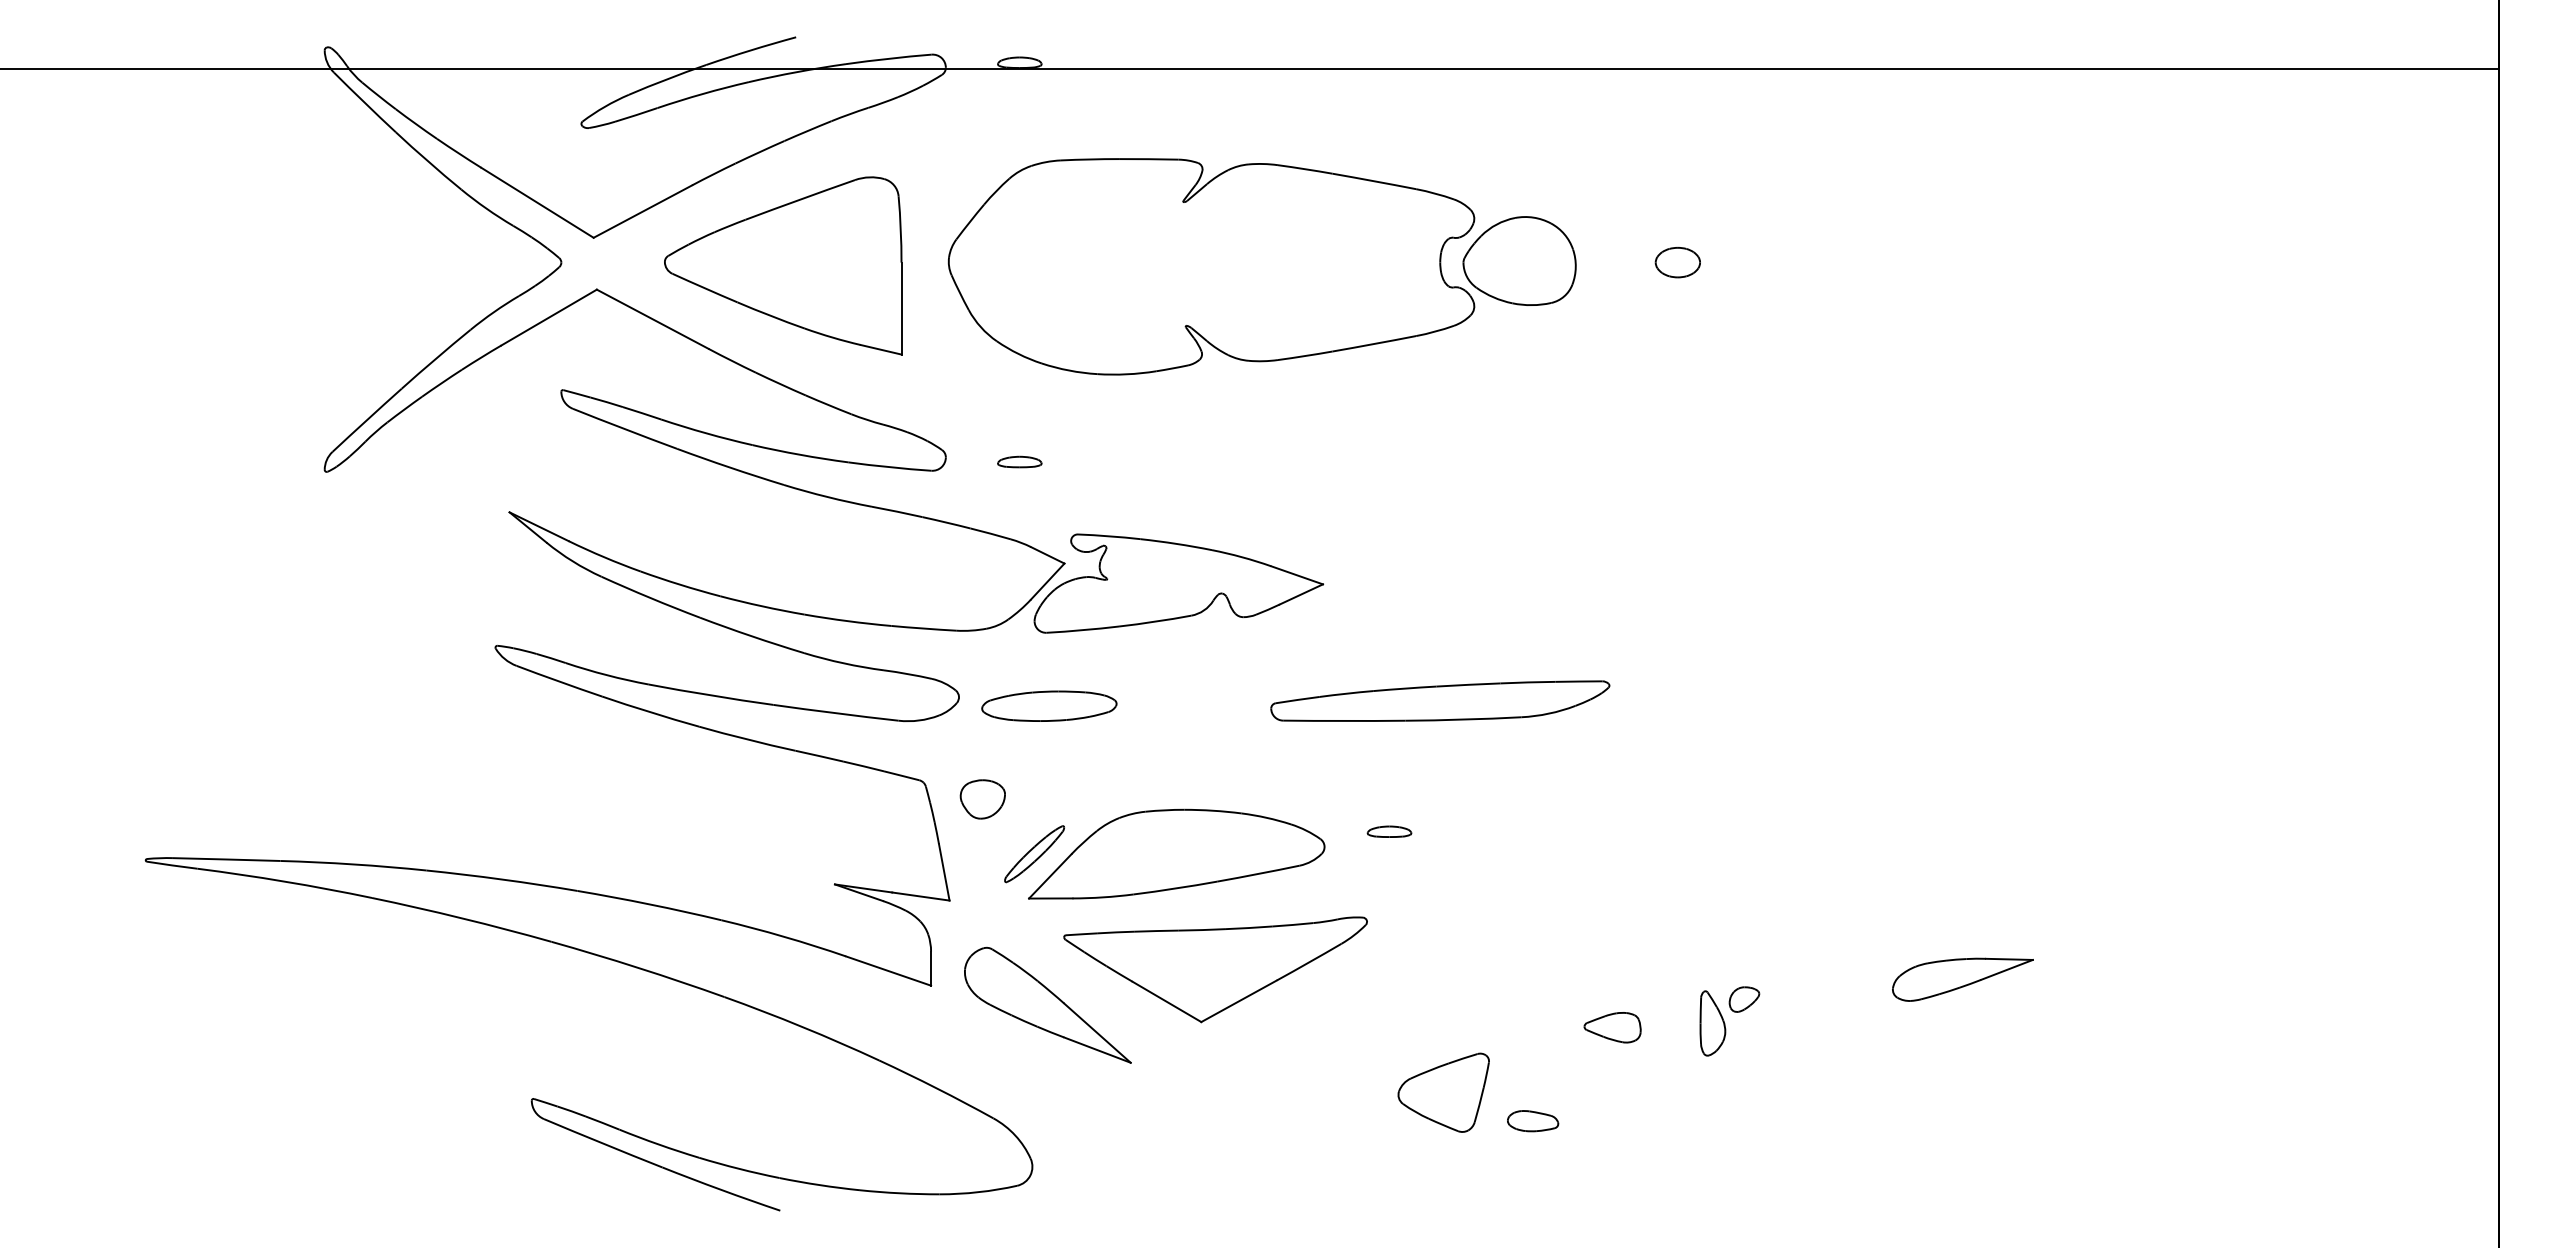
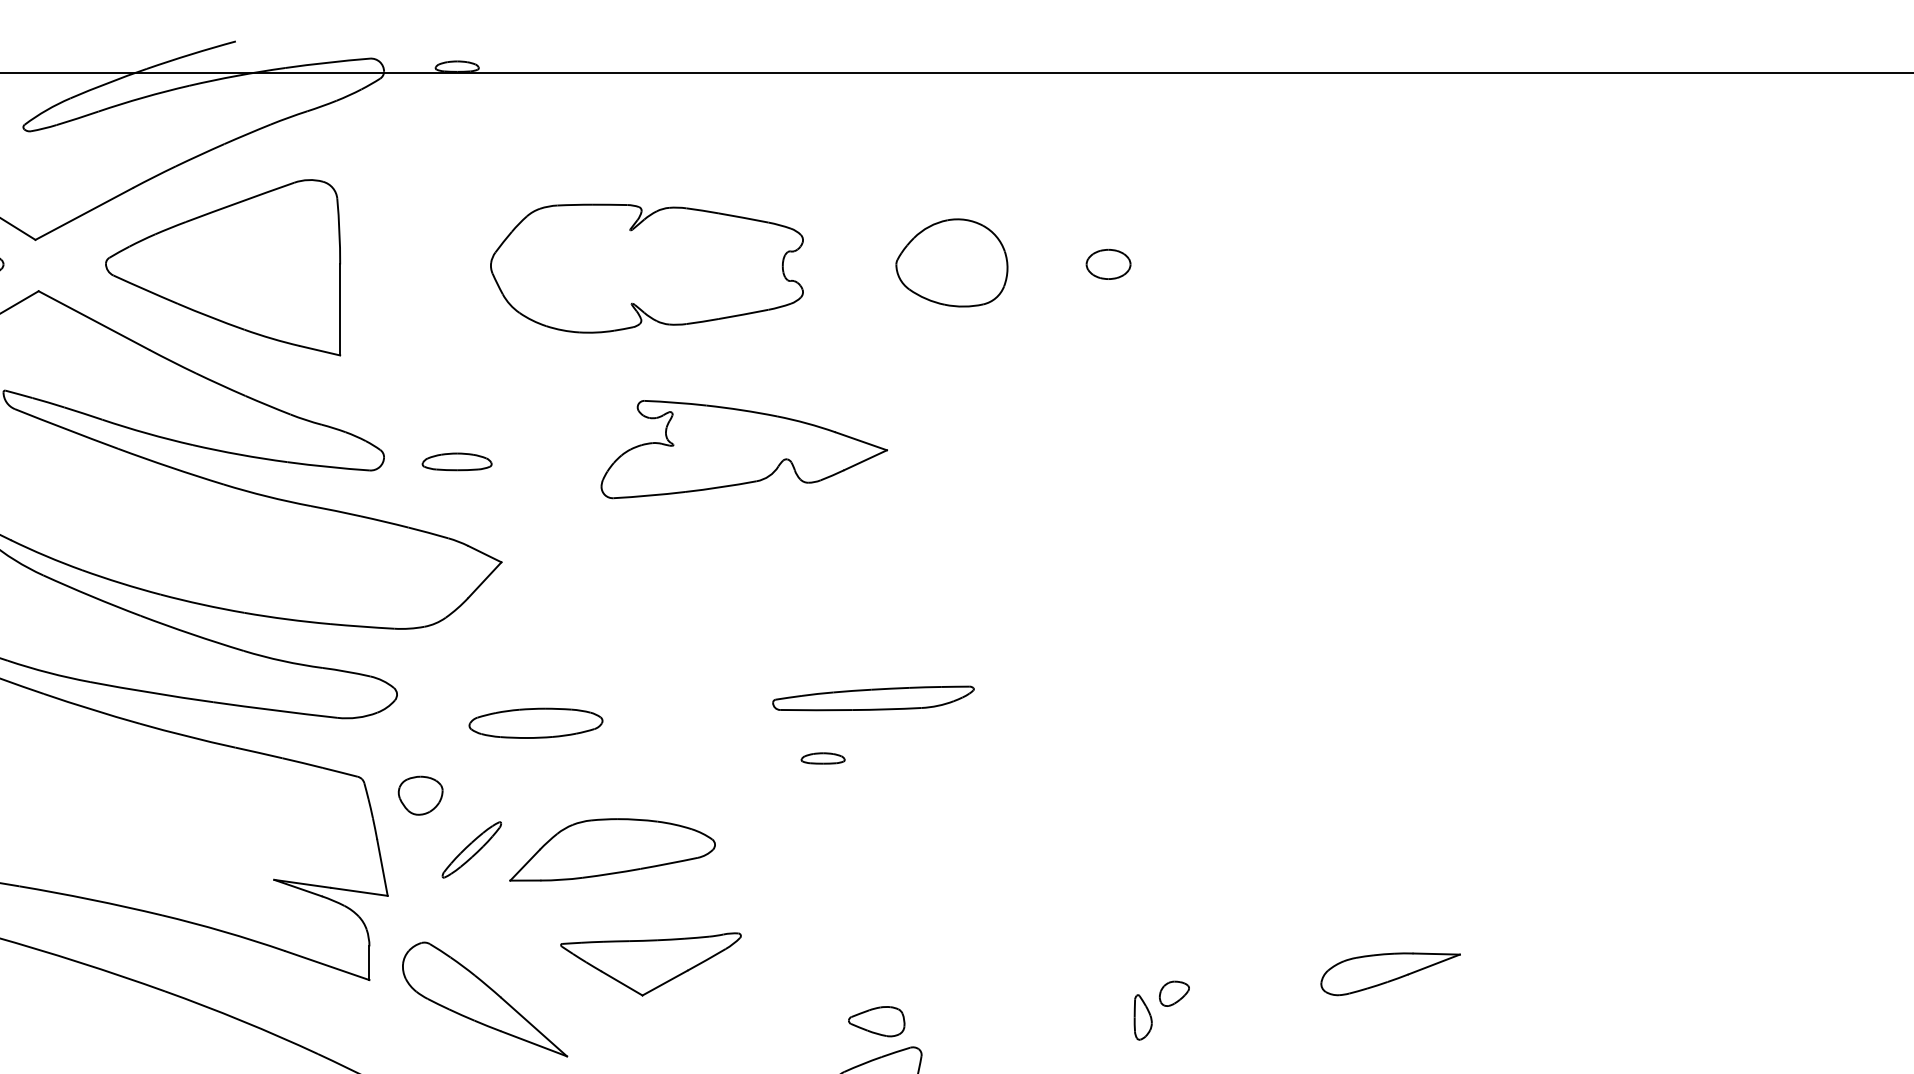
part: (1211, 266) -> (646, 268), size x0.6
part: (1019, 461) -> (456, 461), size x1.6
part: (1178, 583) -> (743, 449), moved
part: (1440, 700) -> (873, 697), size x0.6
part: (1049, 705) -> (536, 722), moved
part: (1389, 831) -> (823, 758), moved
part: (1176, 853) -> (612, 849), size x0.7
part: (1215, 969) -> (650, 964), size x0.6
part: (1712, 1023) -> (1142, 1017), size x0.7
part: (1612, 1027) -> (876, 1021), moved

